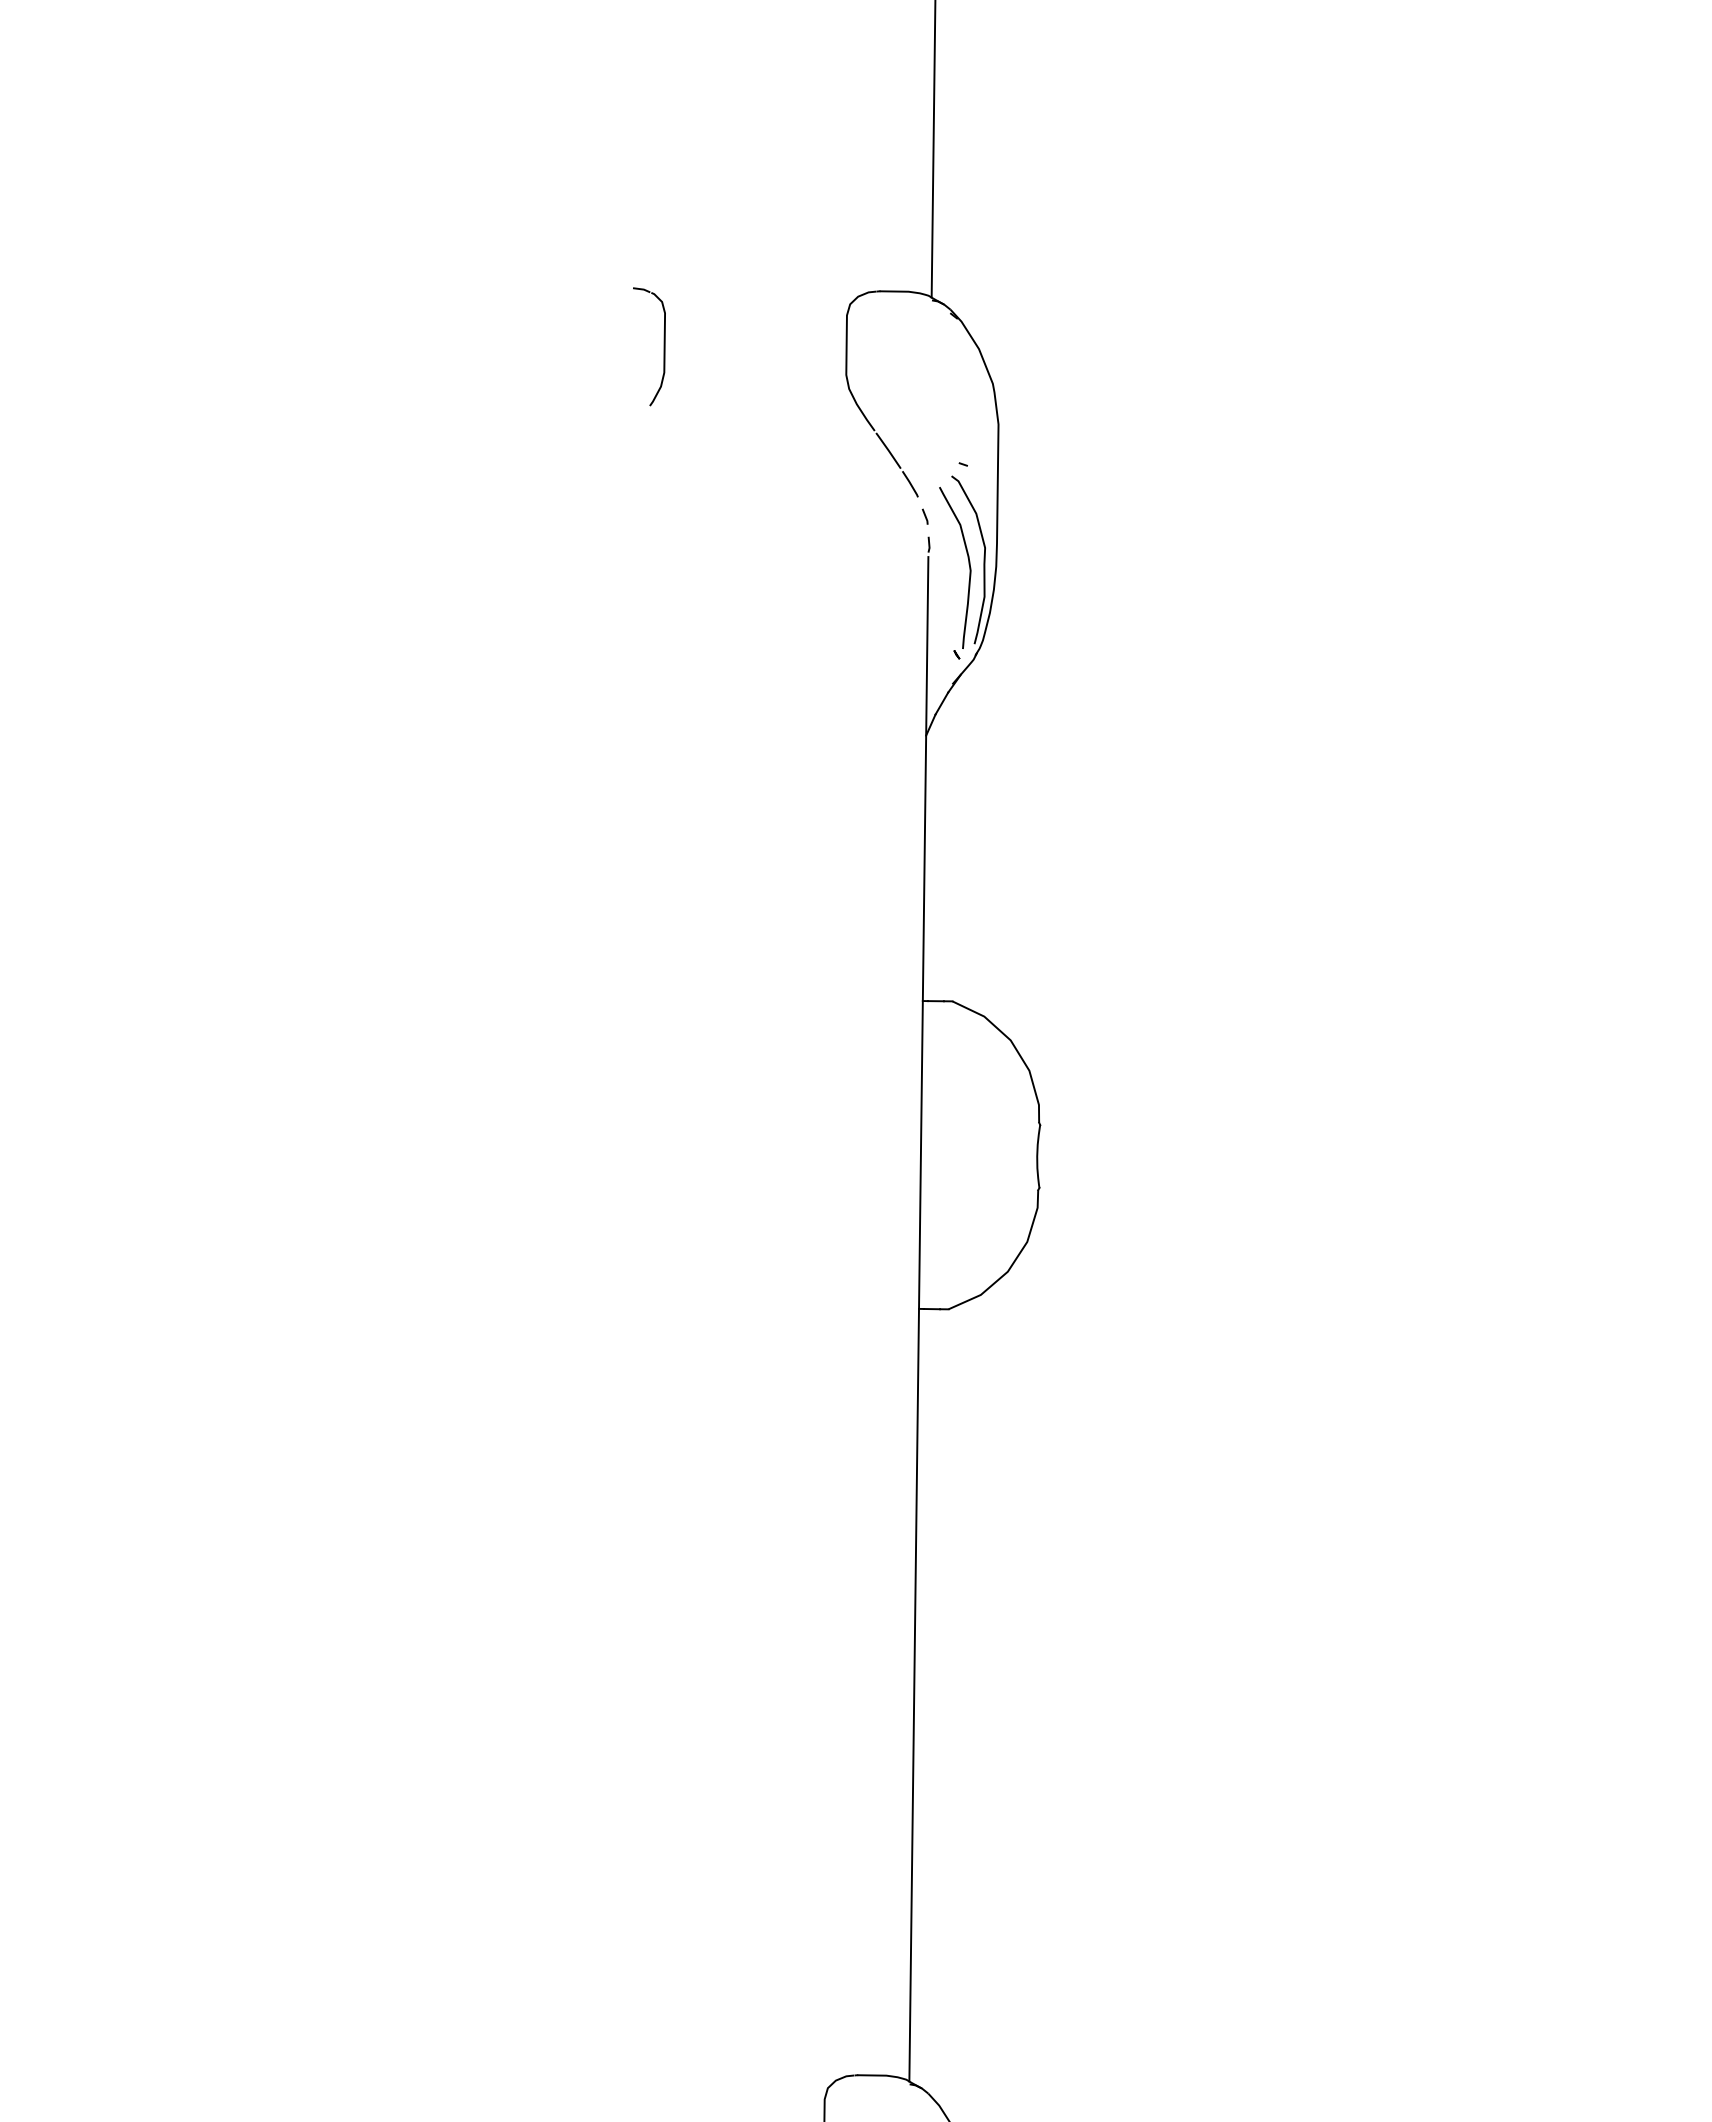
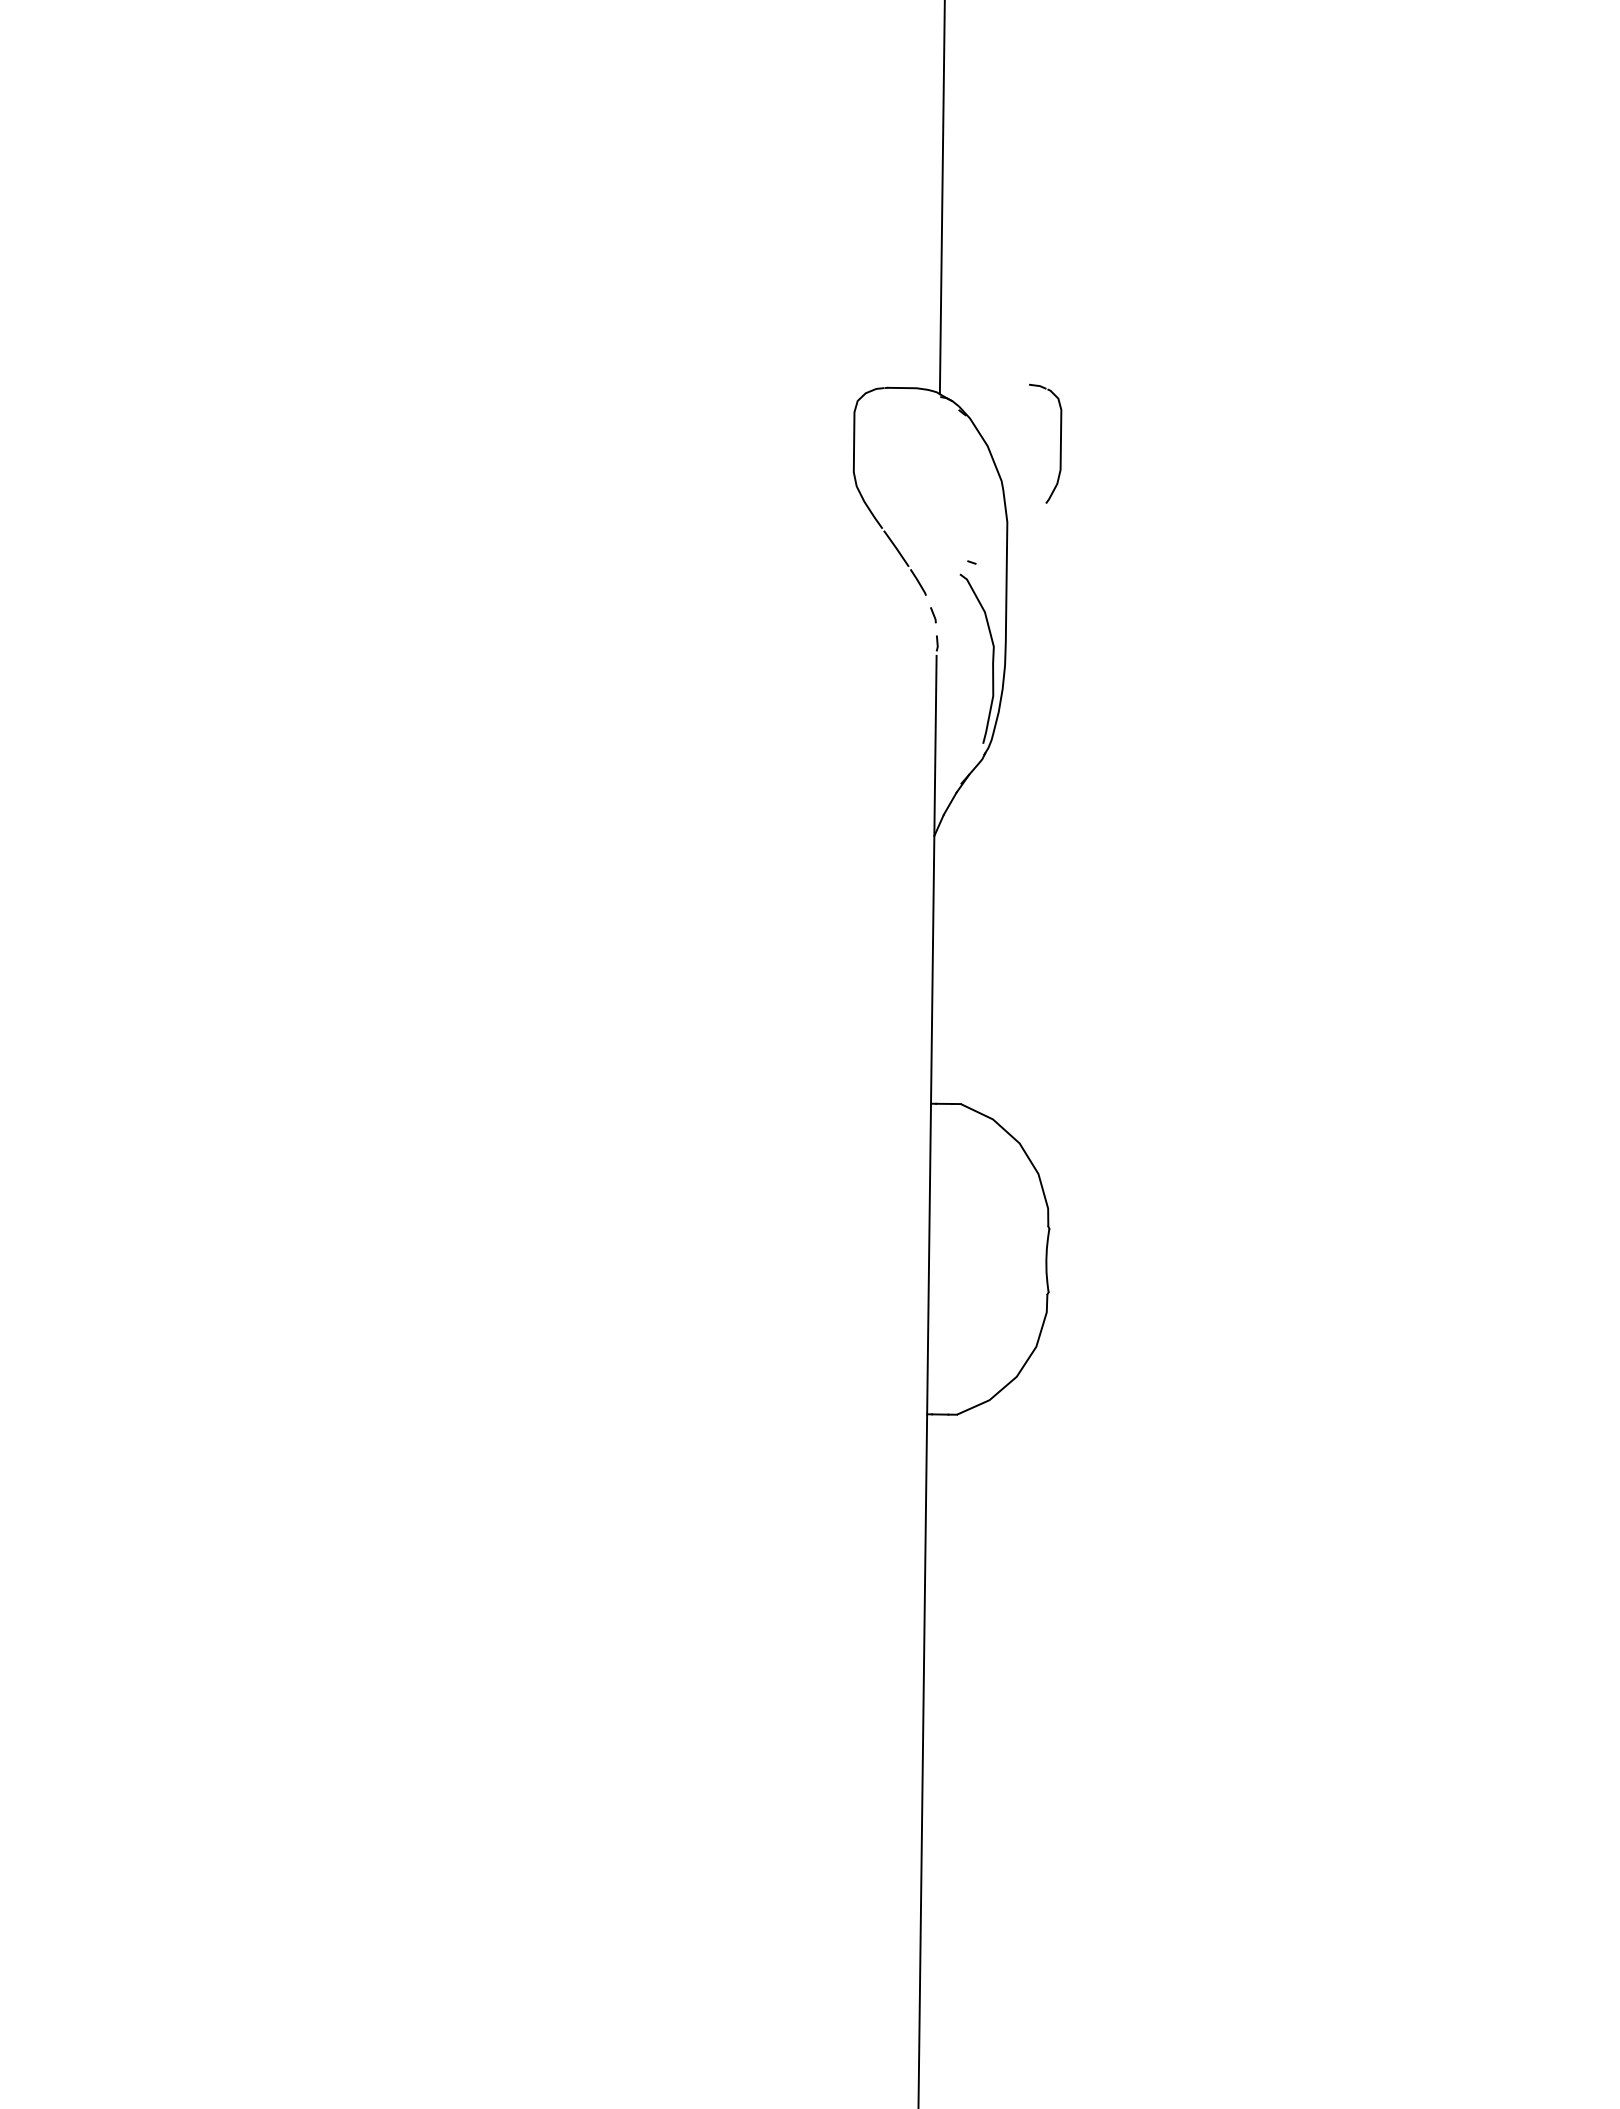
part: (663, 346) -> (1059, 443), moved
part: (969, 573) -> (978, 672), removed

